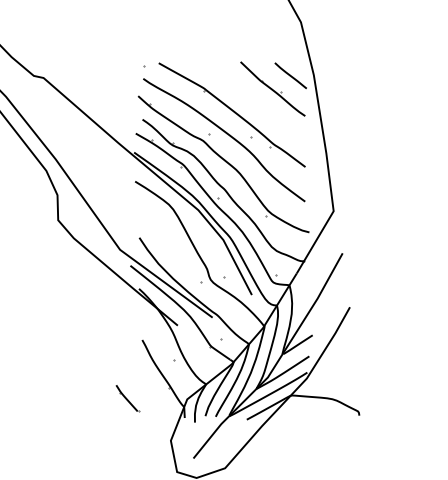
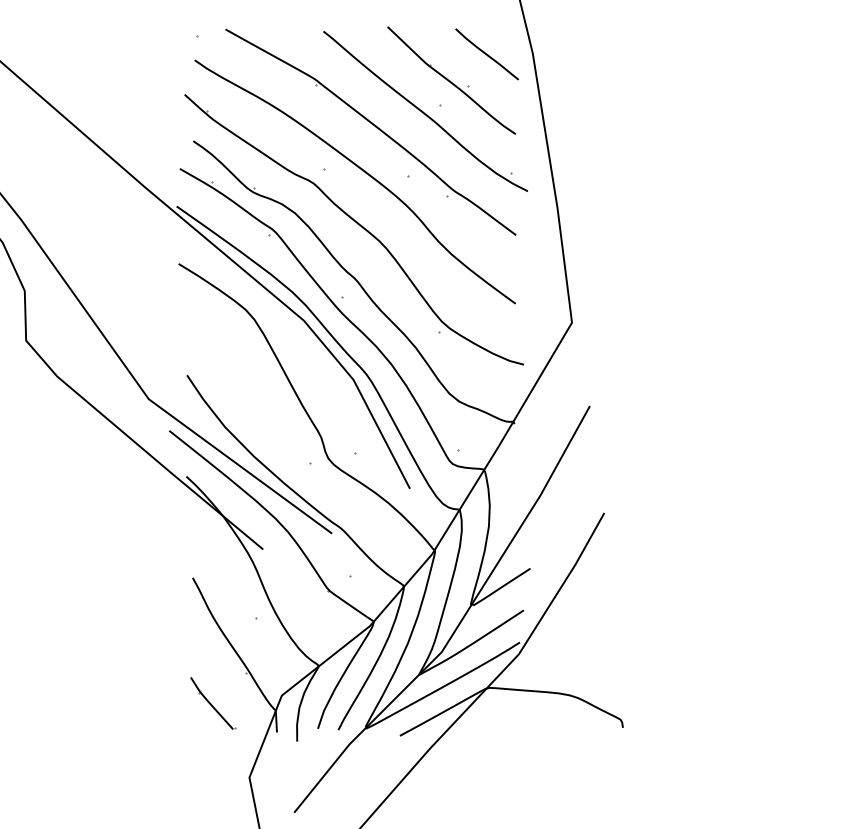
part: (259, 104) -> (425, 111), added
part: (127, 398) -> (213, 703), moved

